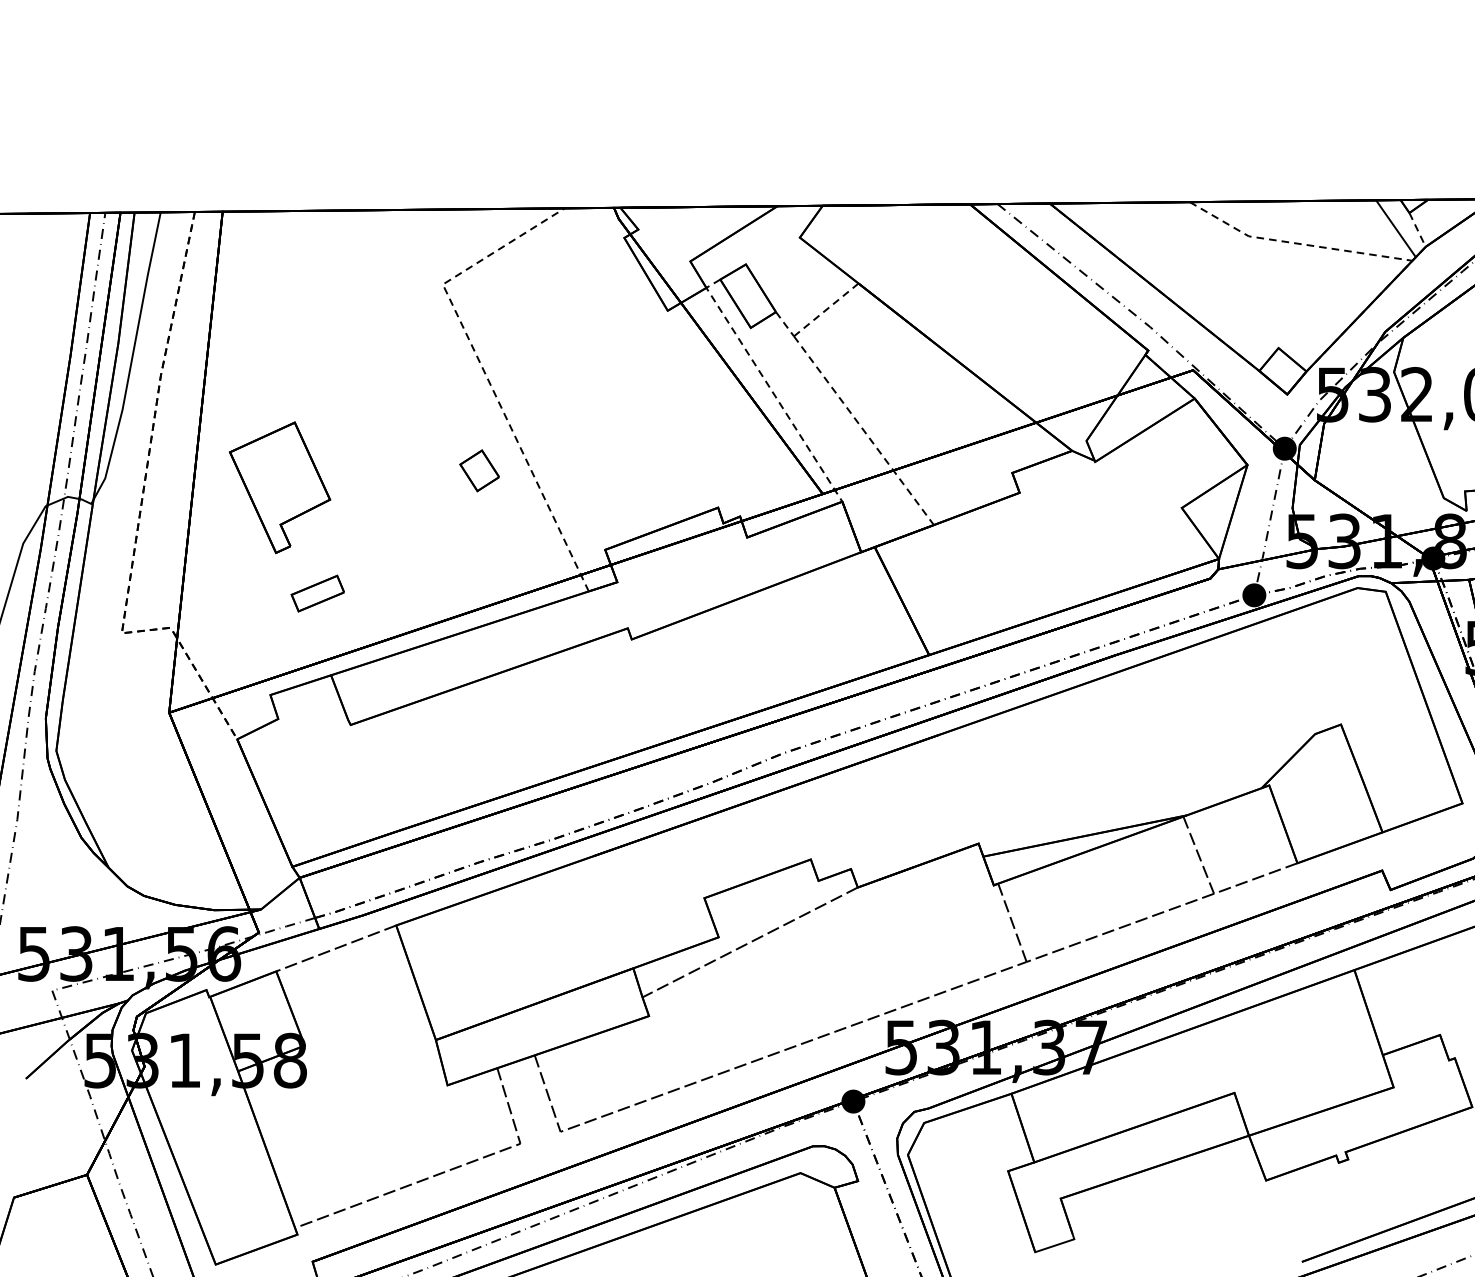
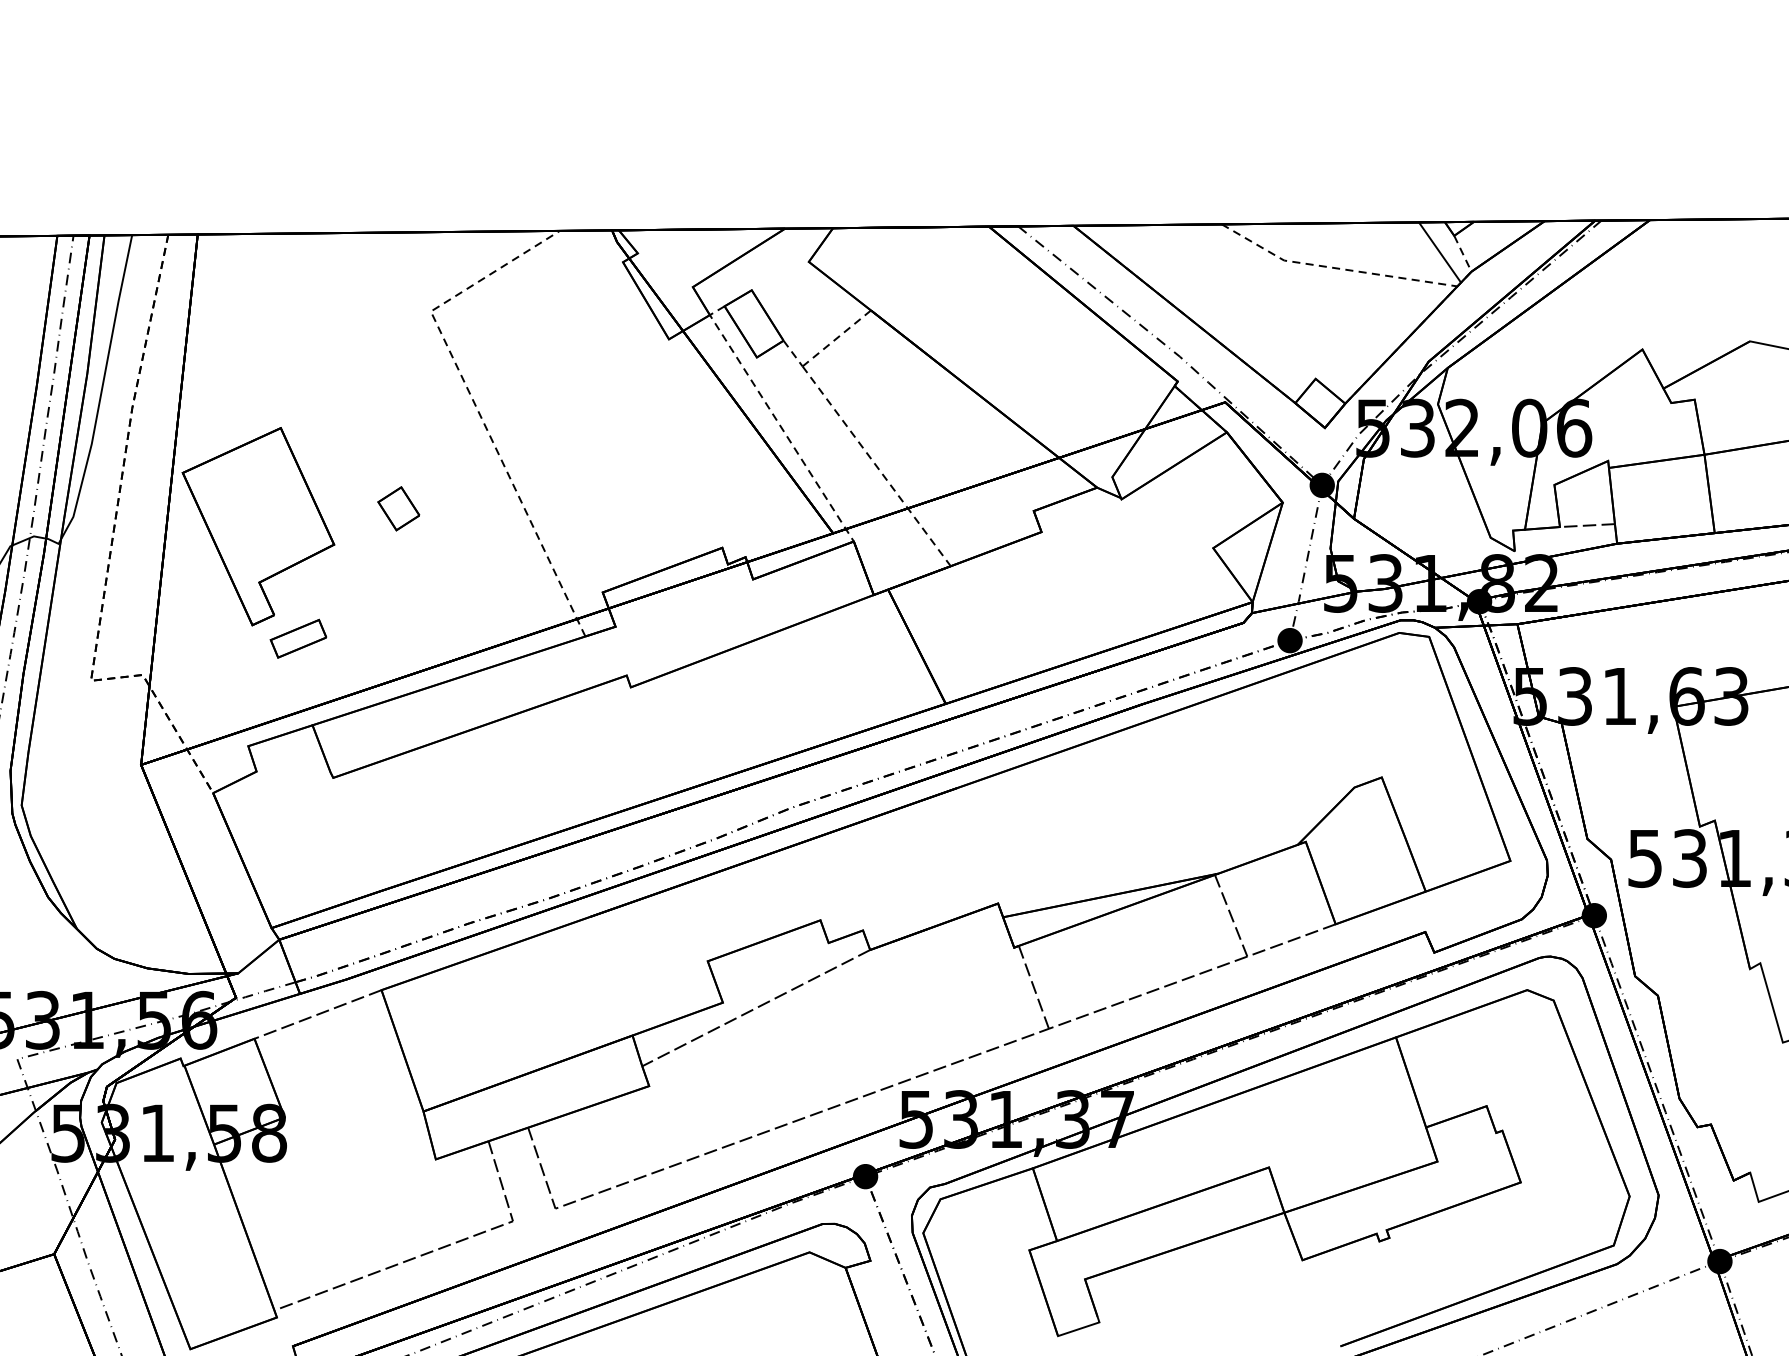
part: (479, 470) -> (398, 508), moved
part: (280, 487) -> (258, 526), size x1.43

